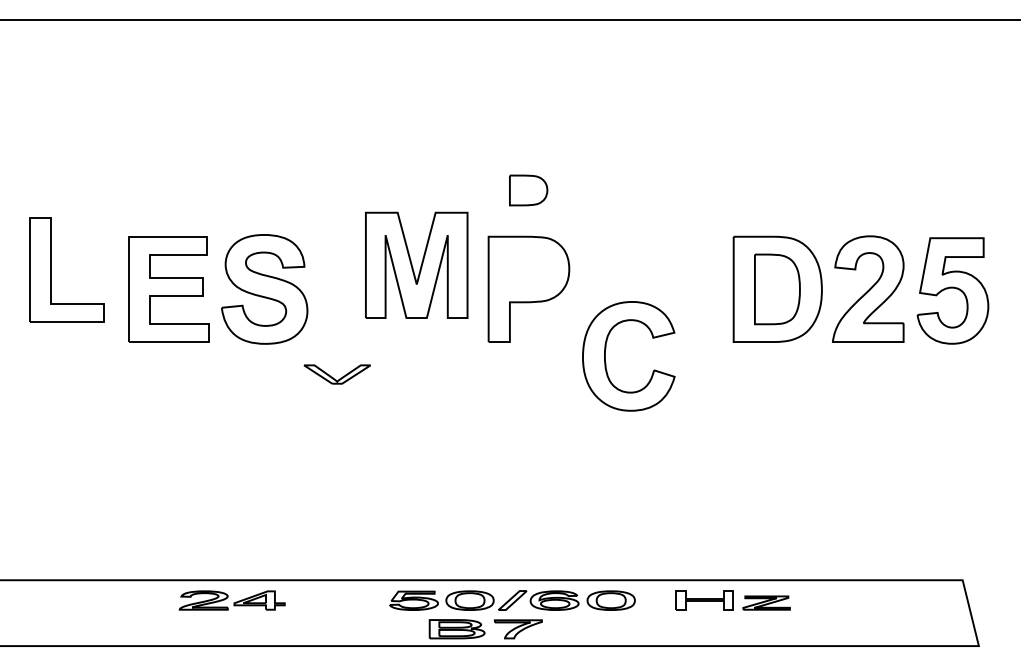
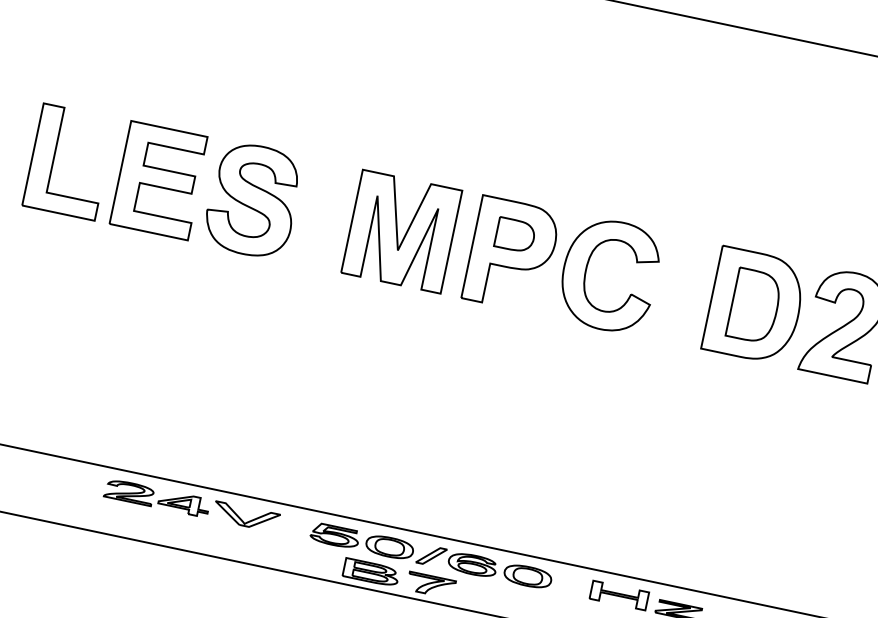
part: (528, 190) -> (515, 235), moved
part: (416, 264) -> (401, 230), moved
part: (51, 269) -> (54, 158), moved
part: (606, 362) -> (586, 276), moved
part: (336, 374) -> (245, 516), moved

